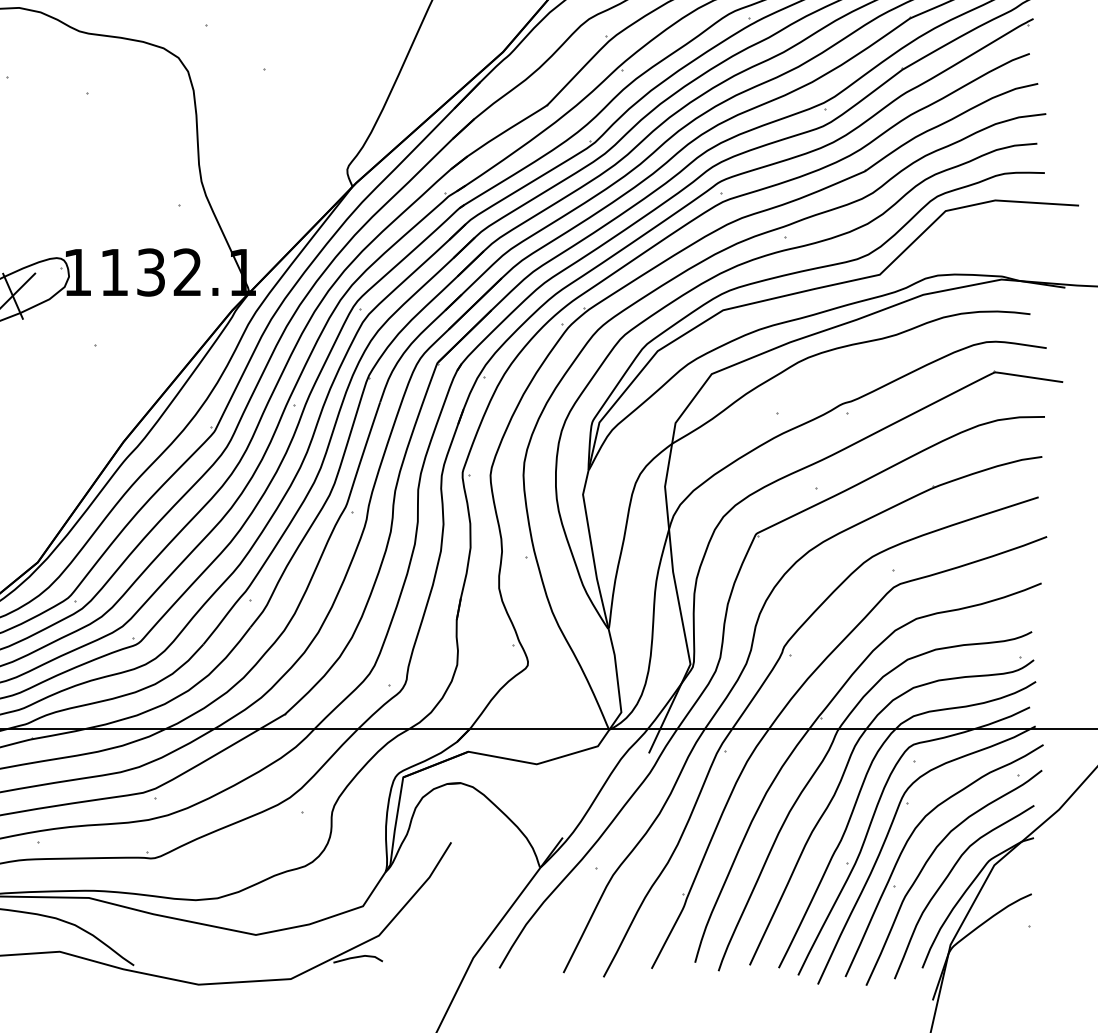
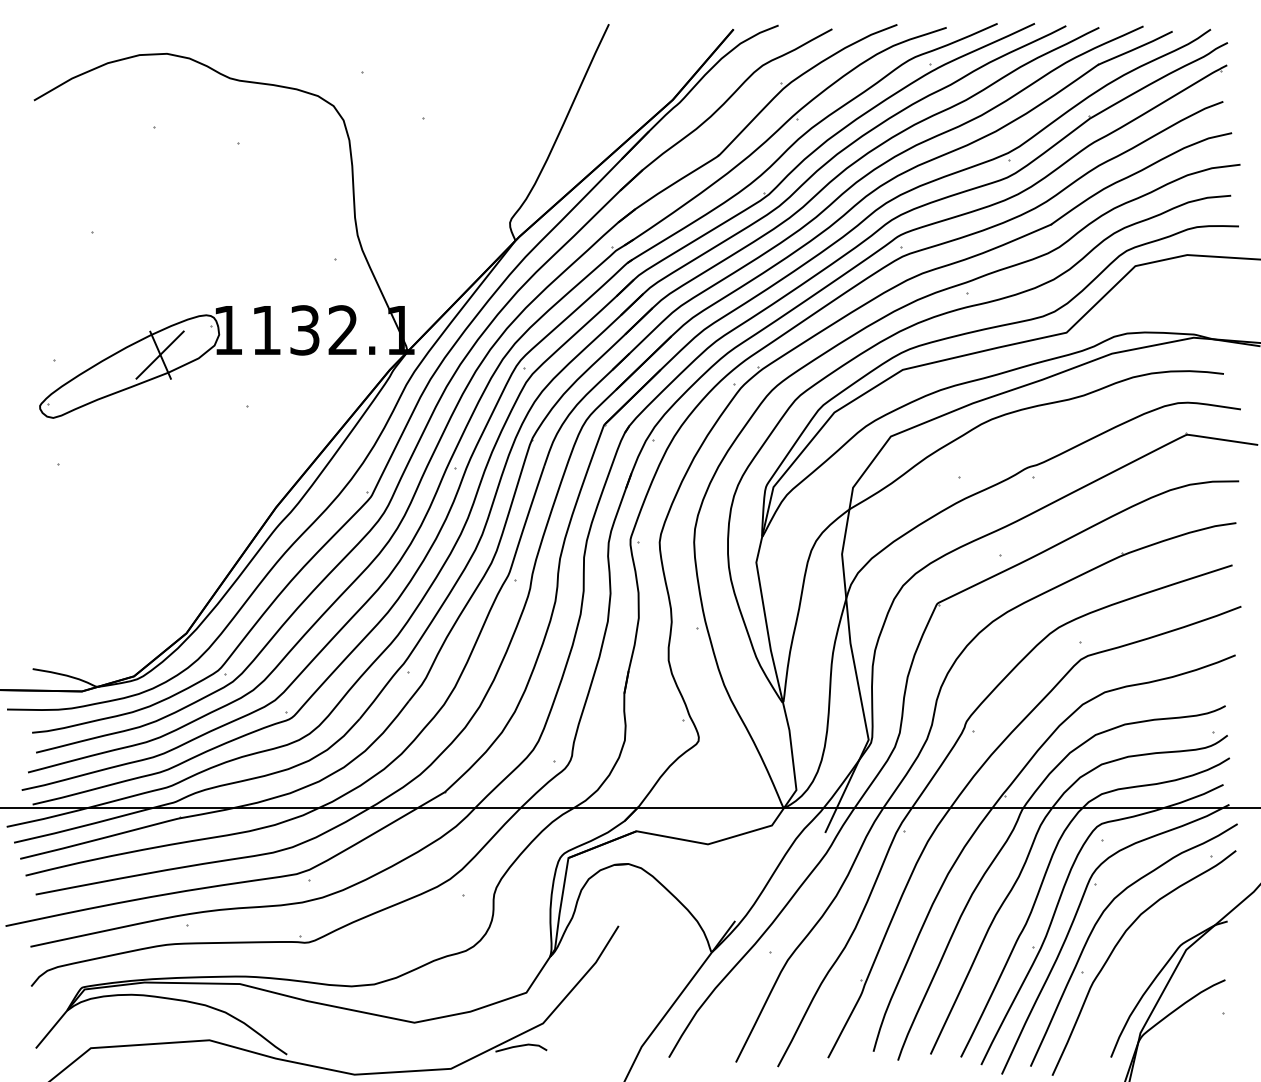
curve: (947, 878) -> (1137, 963), removed

